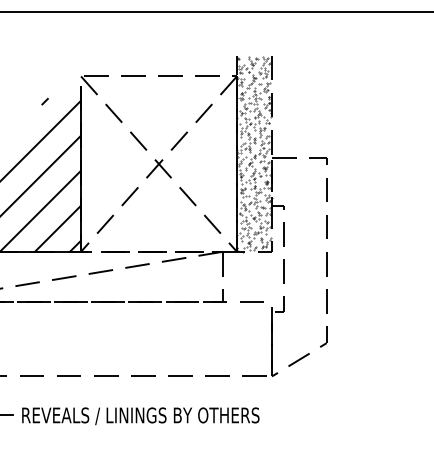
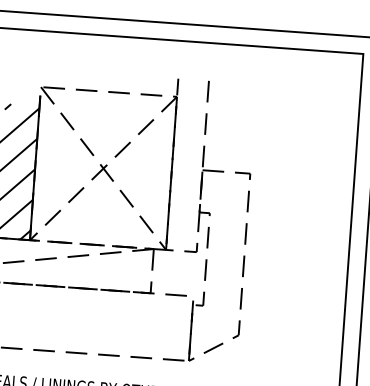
hatch: (254, 153) -> (187, 165), removed

